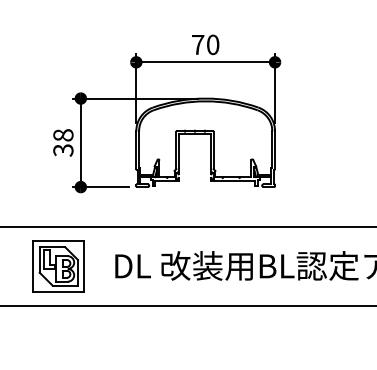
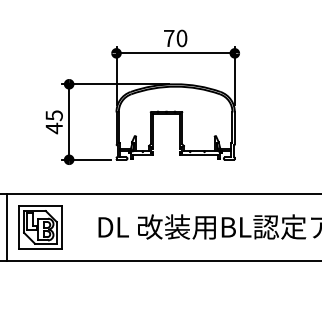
text: (62, 143) -> (53, 122), 38 -> 45
line: (7, 266) -> (6, 227), added
part: (58, 266) -> (40, 227), moved

